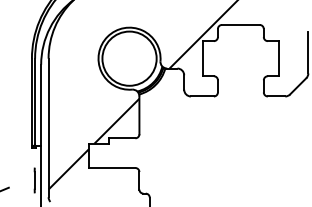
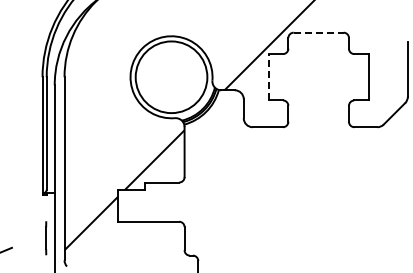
line: (240, 24) -> (318, 32), solid -> dashed
line: (202, 58) -> (268, 76), solid -> dashed

